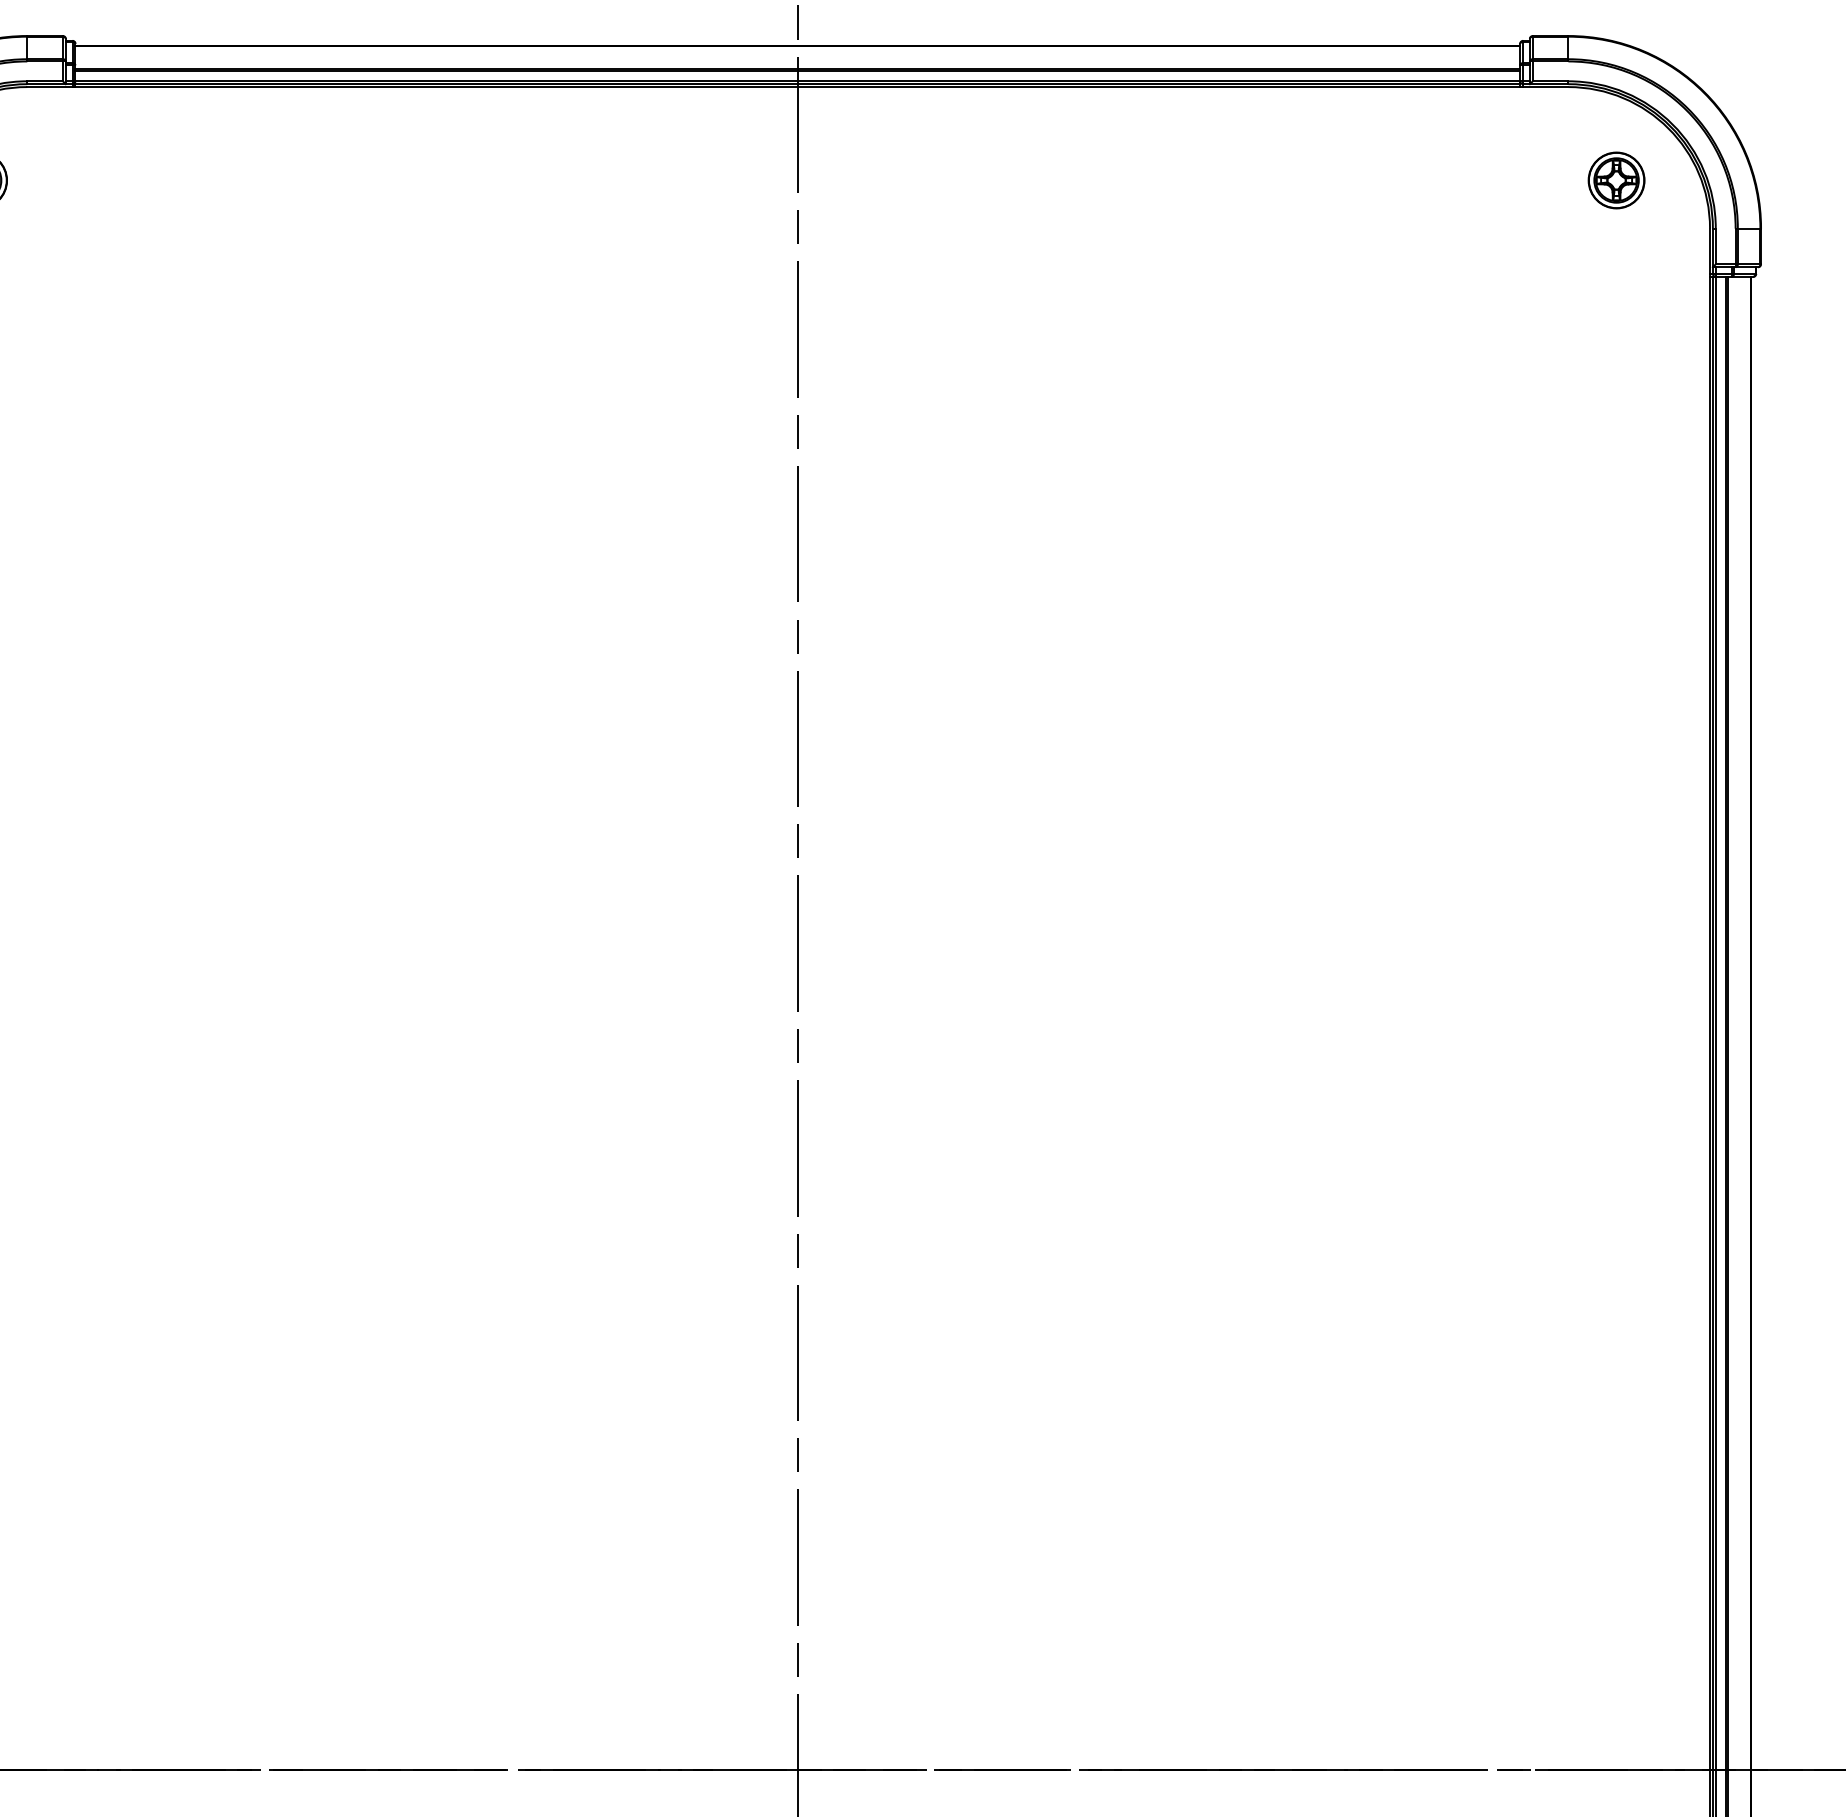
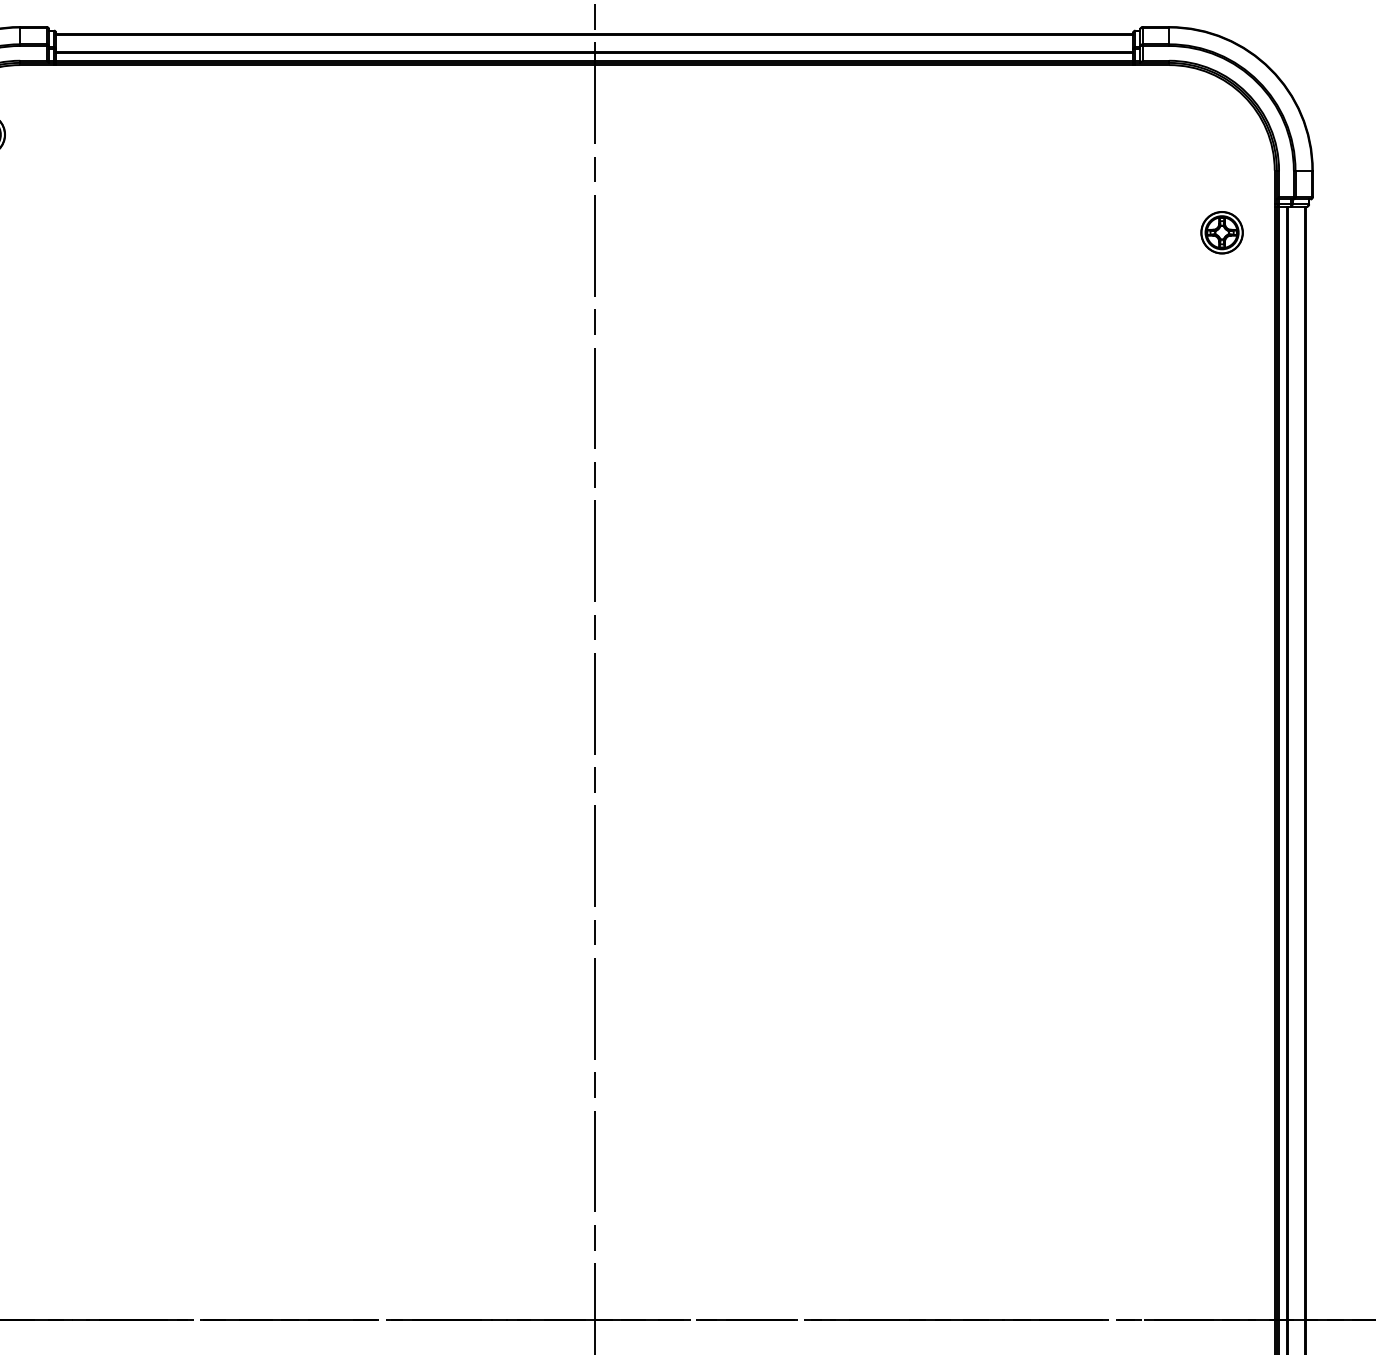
part: (1615, 180) -> (1221, 232), moved

